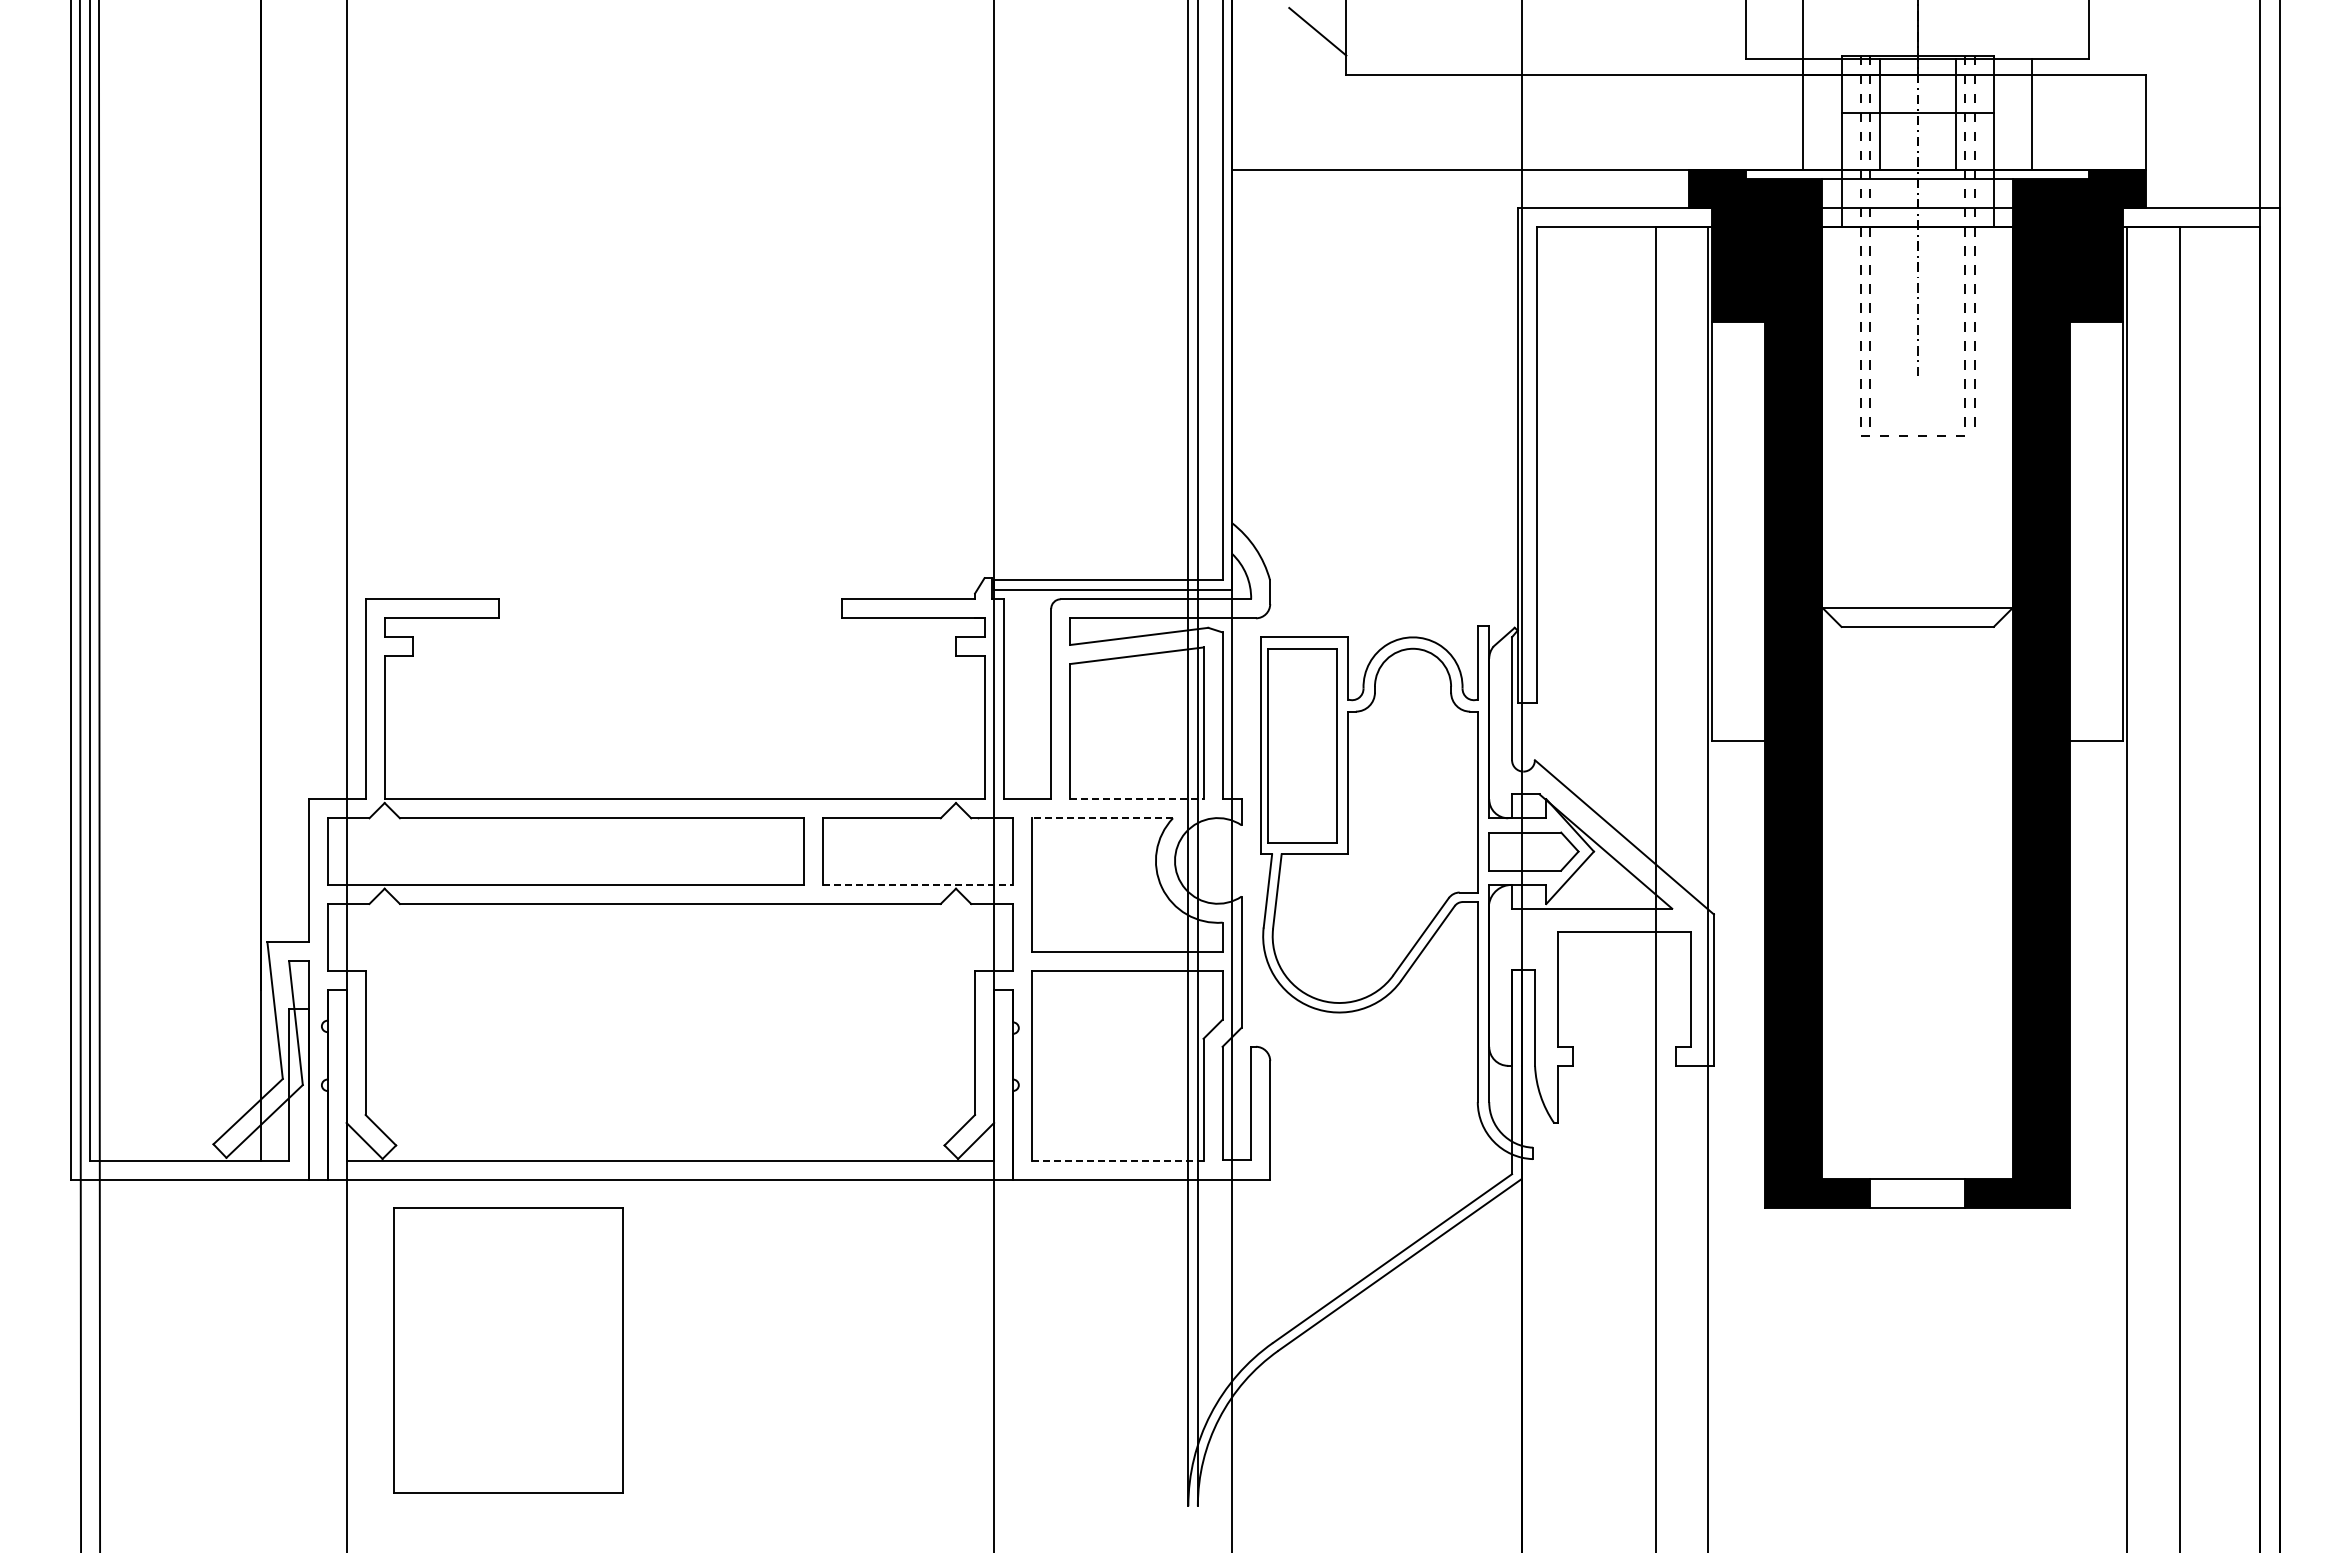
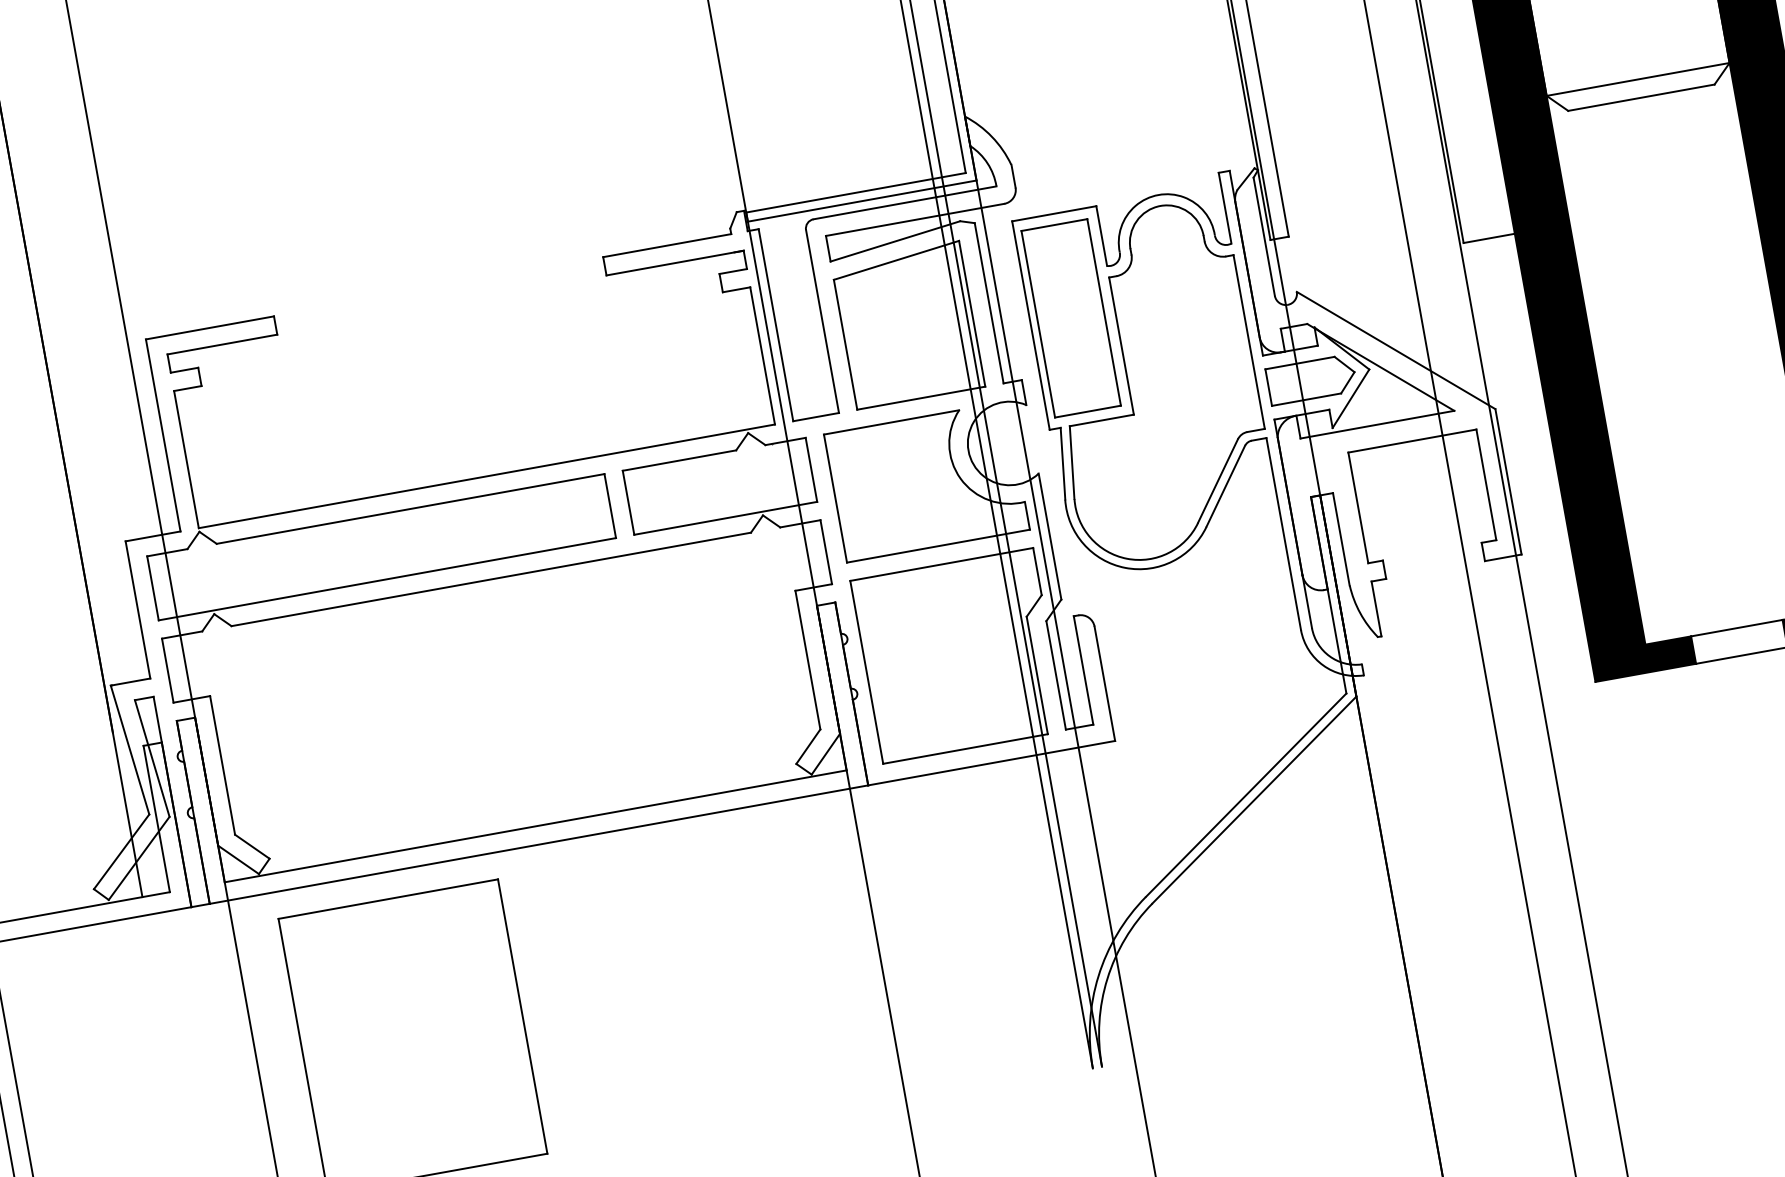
line: (1136, 799) -> (920, 398), dashed -> solid
line: (1102, 818) -> (891, 422), dashed -> solid
line: (918, 884) -> (726, 517), dashed -> solid
line: (1117, 1161) -> (965, 749), dashed -> solid

